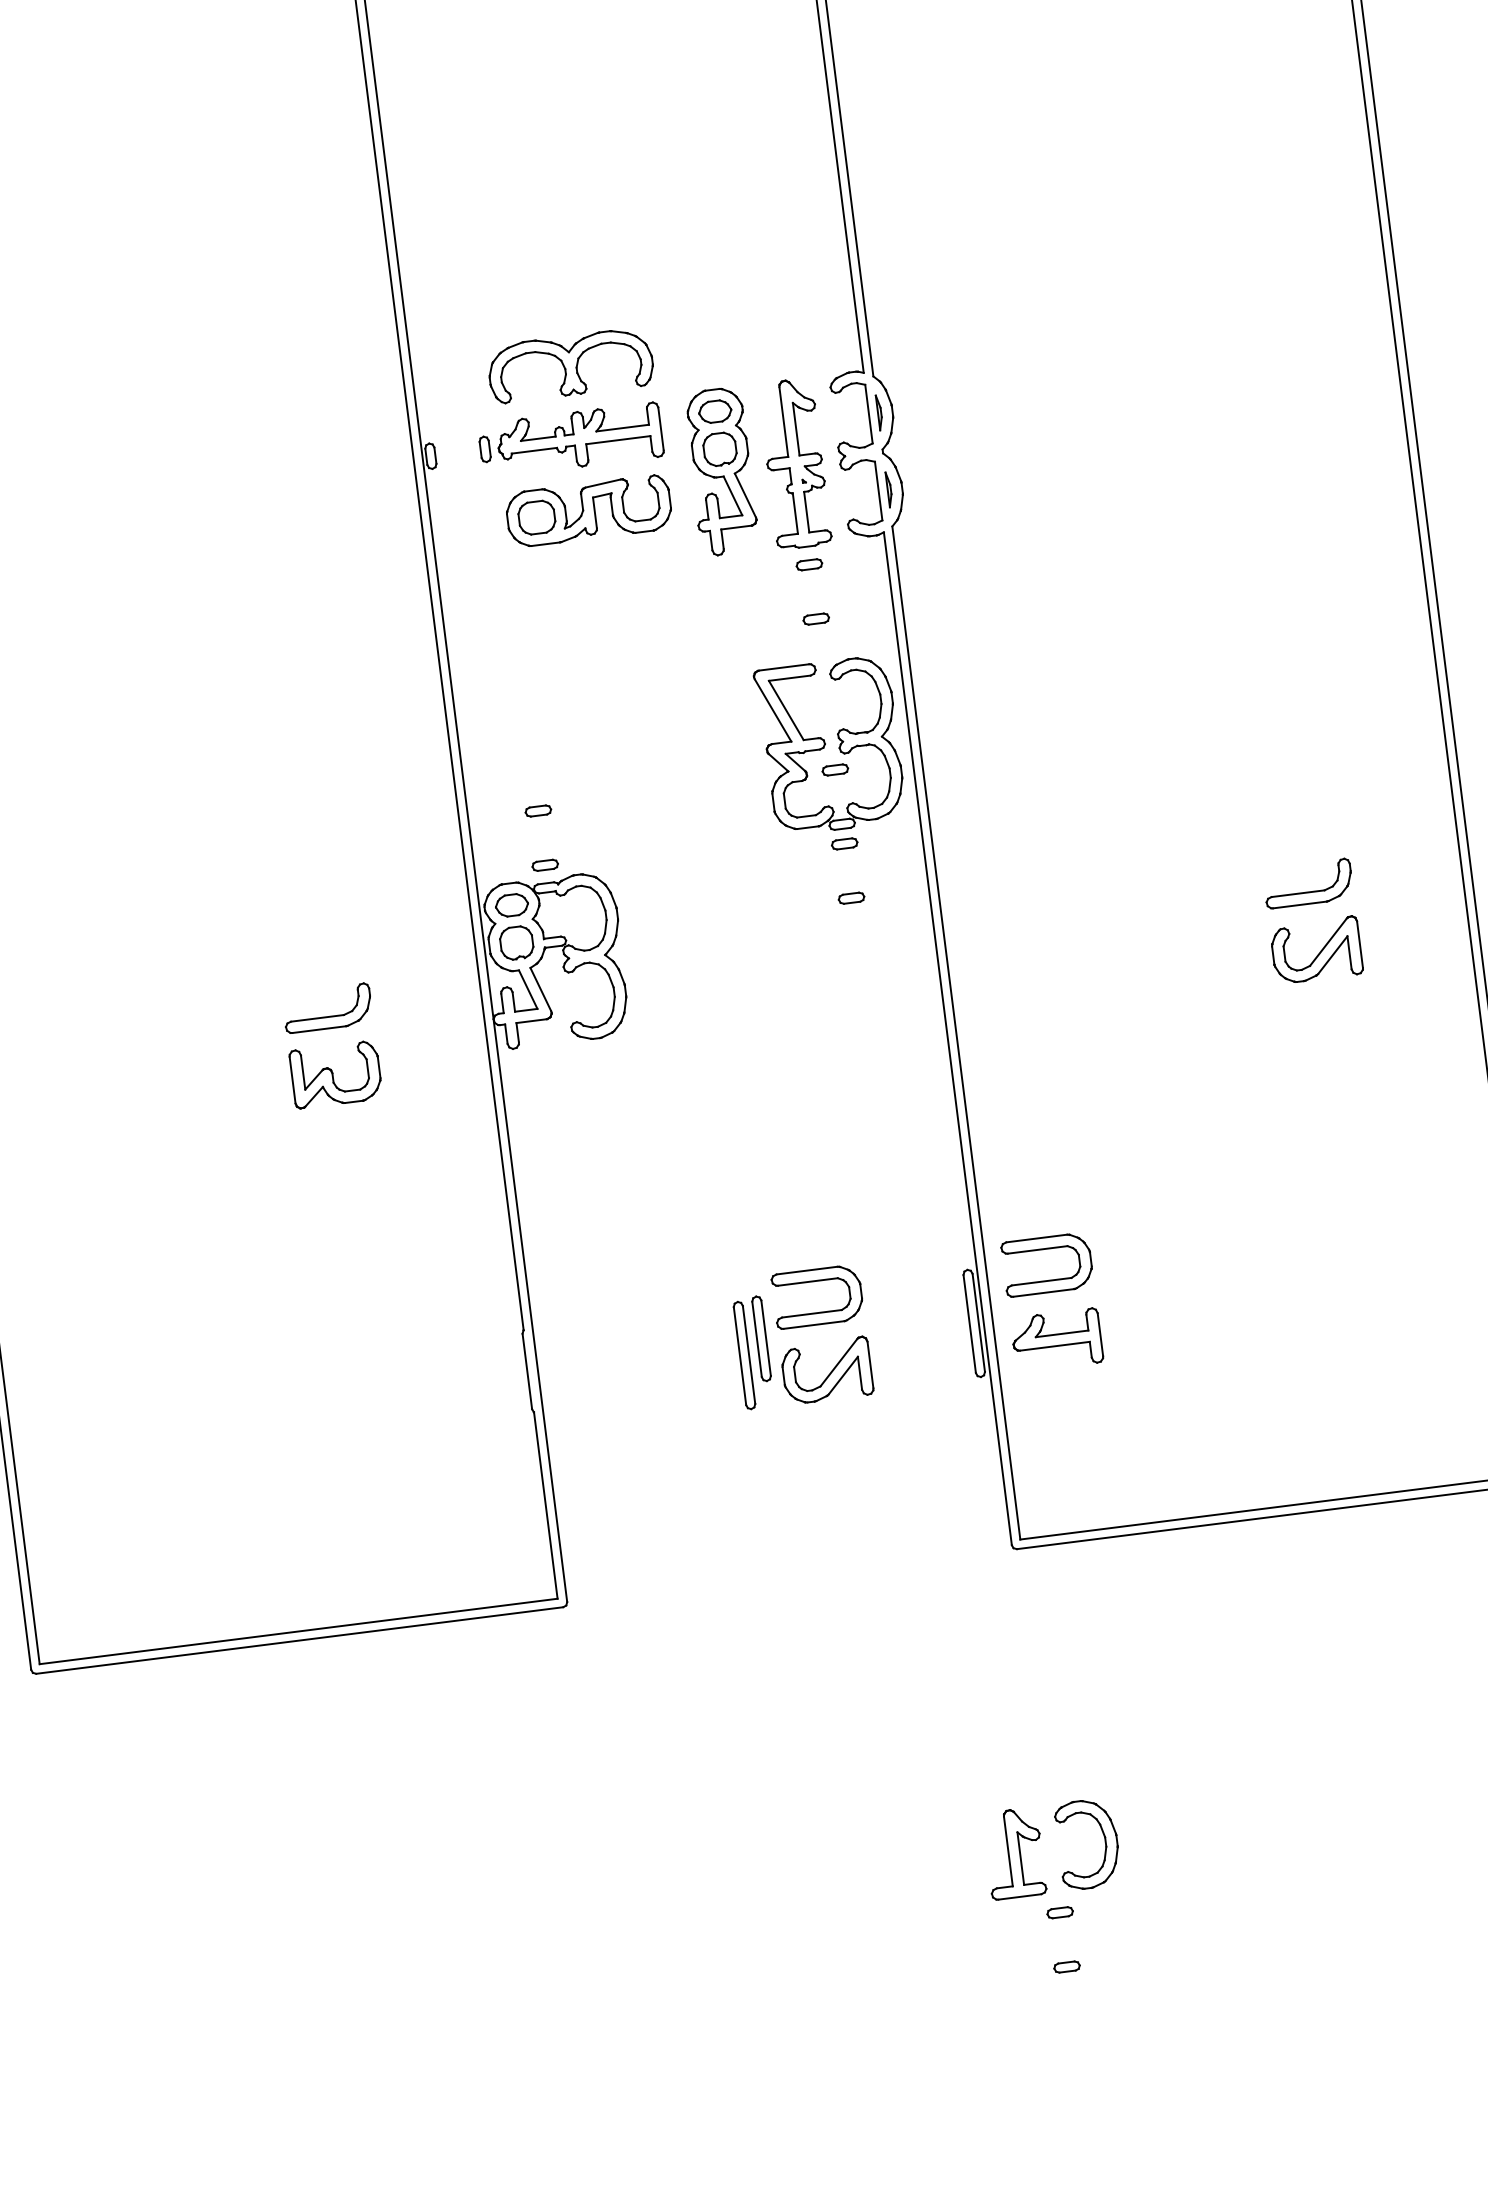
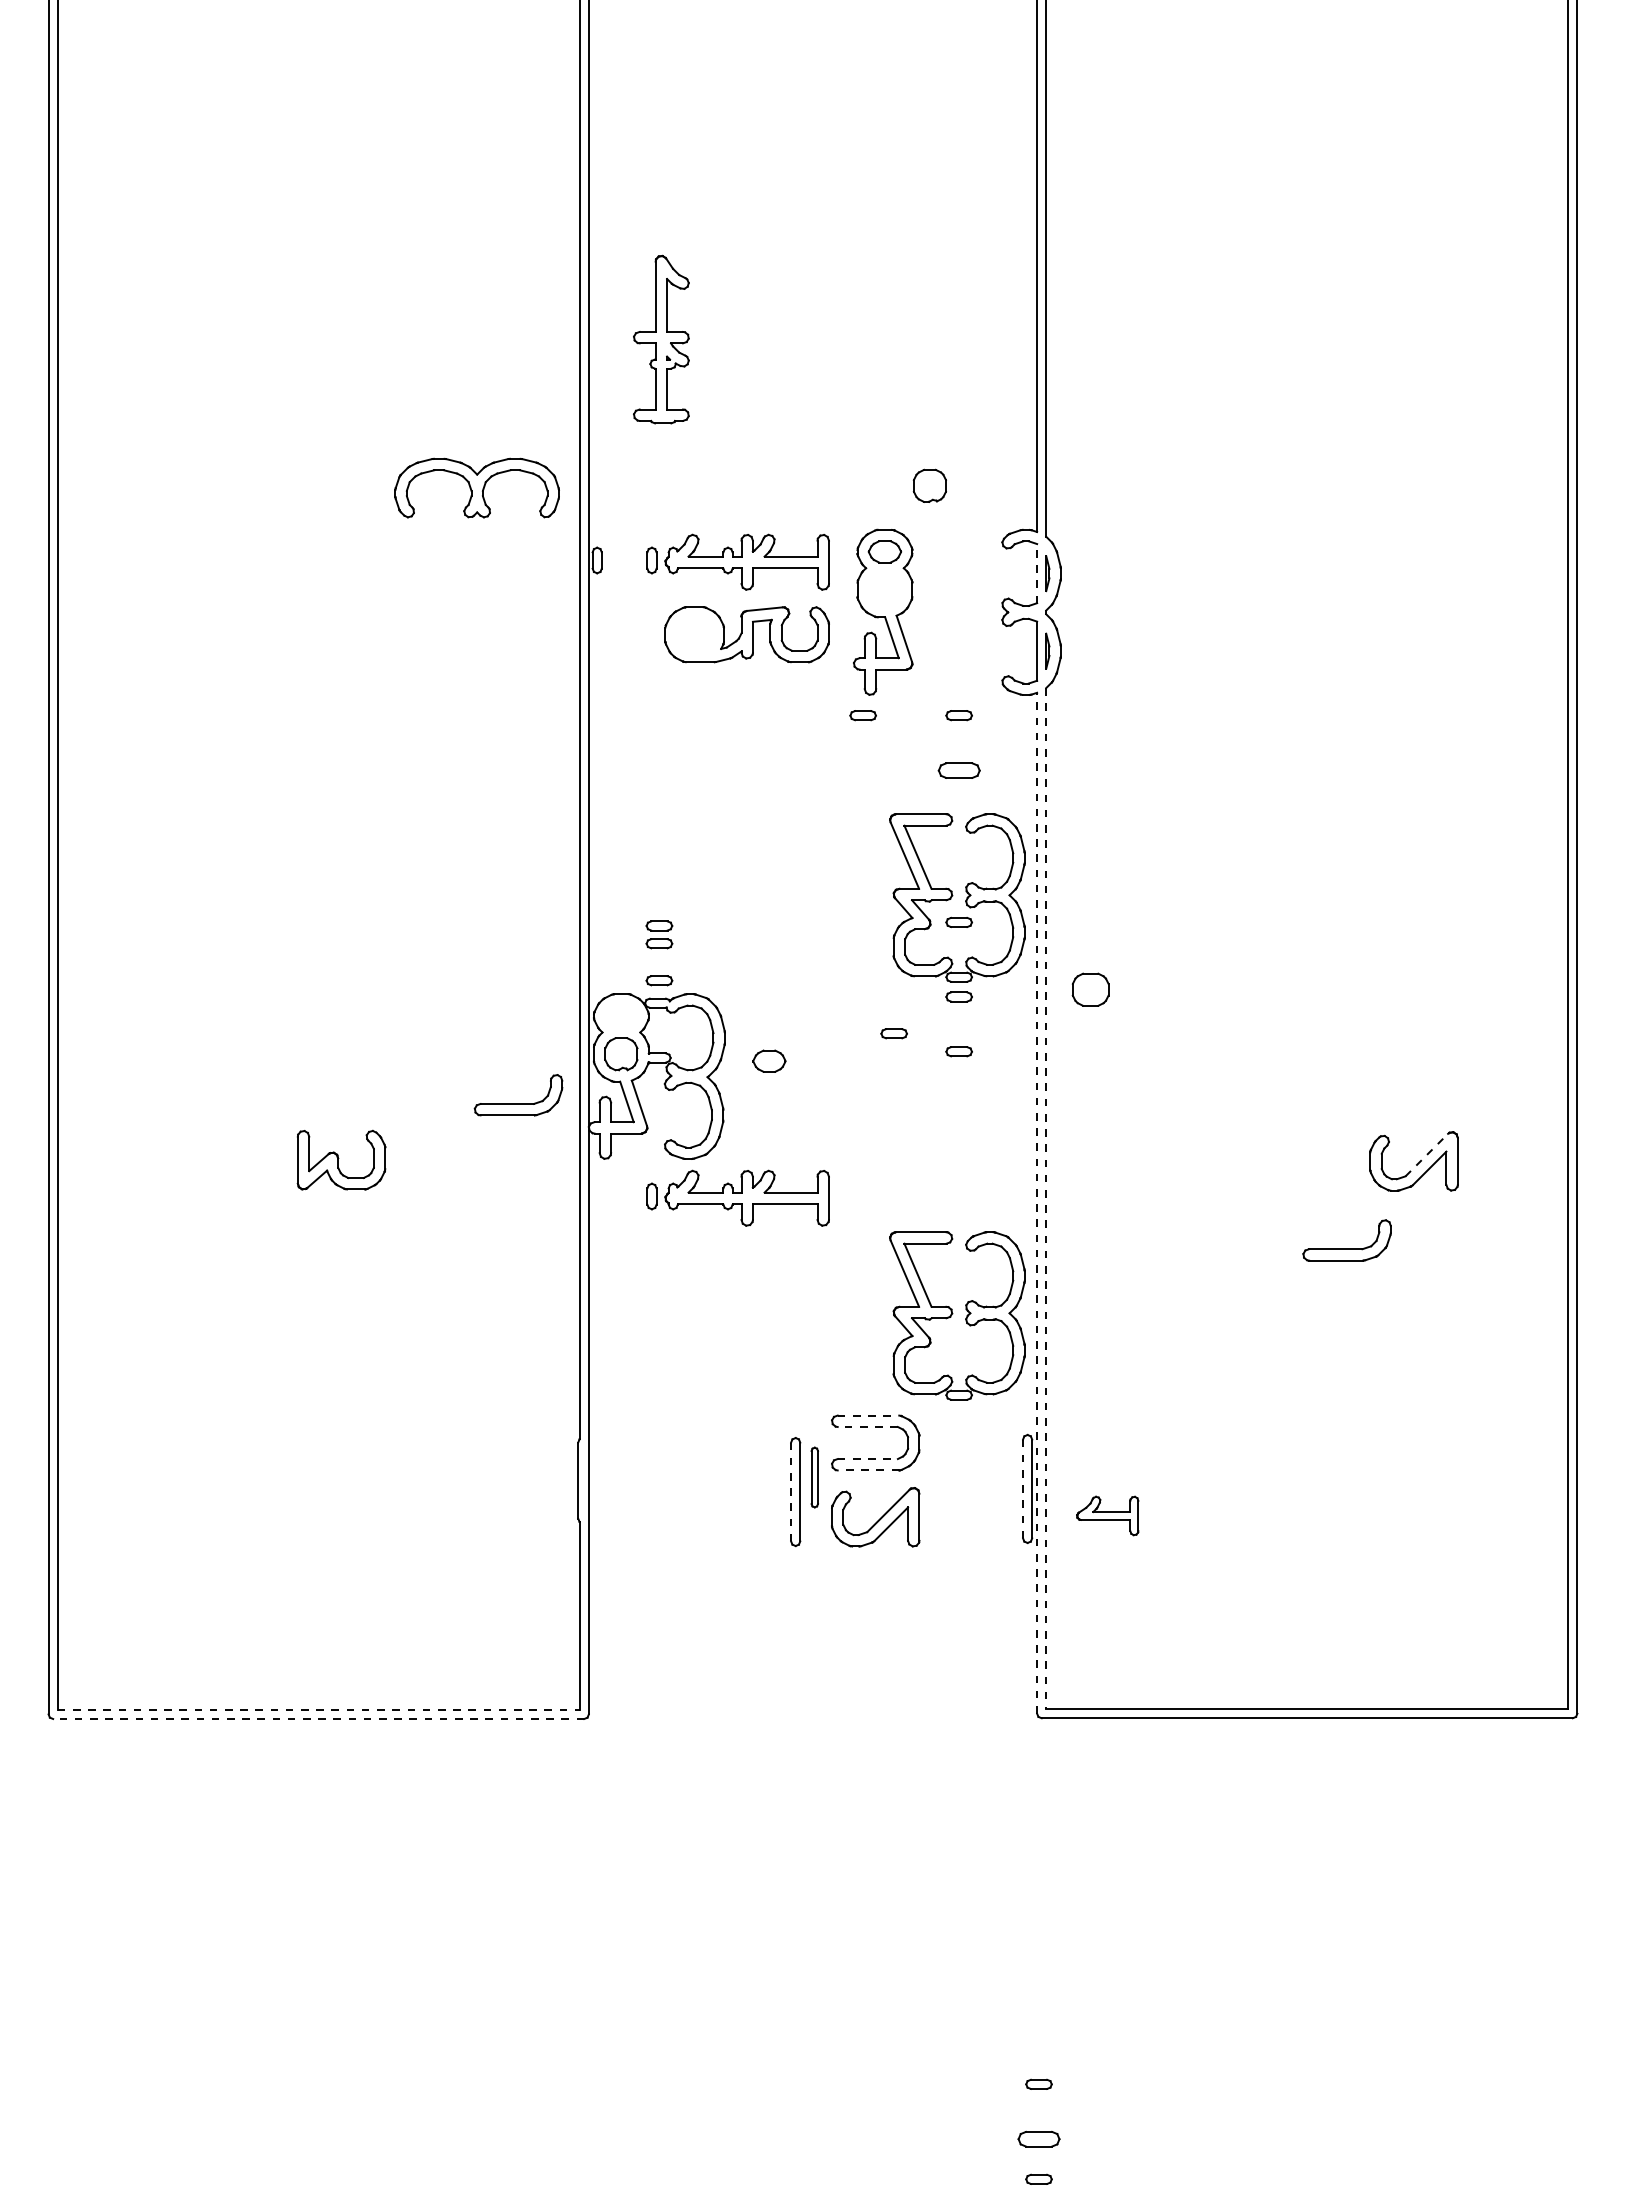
part: (569, 365) -> (476, 487), moved
line: (869, 413) -> (1037, 573), solid -> dashed
part: (719, 449) -> (929, 485), moved
part: (794, 463) -> (661, 339), moved
part: (536, 517) -> (1090, 989), moved
part: (713, 576) -> (862, 715), added
part: (815, 618) -> (958, 769), size x1.6
part: (540, 828) -> (659, 943), added
part: (784, 888) -> (893, 1033), added
part: (1308, 891) -> (1346, 1248), moved
part: (511, 904) -> (769, 1060), moved
line: (1329, 941) -> (1427, 1154), solid -> dashed
part: (328, 1016) -> (518, 1103), moved
line: (956, 1032) -> (1046, 1198), solid -> dashed
line: (948, 1038) -> (1037, 1202), solid -> dashed
part: (649, 1070) -> (737, 1197), added
part: (335, 1074) -> (341, 1159), moved
part: (882, 1160) -> (957, 1315), added
part: (1045, 1249) -> (1107, 1424), removed
line: (807, 1270) -> (868, 1415), solid -> dashed
line: (807, 1282) -> (867, 1427), solid -> dashed
line: (812, 1314) -> (868, 1459), solid -> dashed
line: (970, 1323) -> (1023, 1488), solid -> dashed
line: (814, 1325) -> (868, 1470), solid -> dashed
part: (761, 1338) -> (814, 1477), size x0.7
part: (1056, 1339) -> (1107, 1515), size x0.7
line: (740, 1355) -> (791, 1491), solid -> dashed
line: (299, 1630) -> (319, 1709), solid -> dashed
line: (299, 1641) -> (318, 1719), solid -> dashed
part: (1105, 1841) -> (1092, 2019), removed
part: (1013, 1853) -> (1000, 2019), removed
part: (1066, 1966) -> (1038, 2138), size x1.6
part: (1071, 2006) -> (1038, 2178), added

